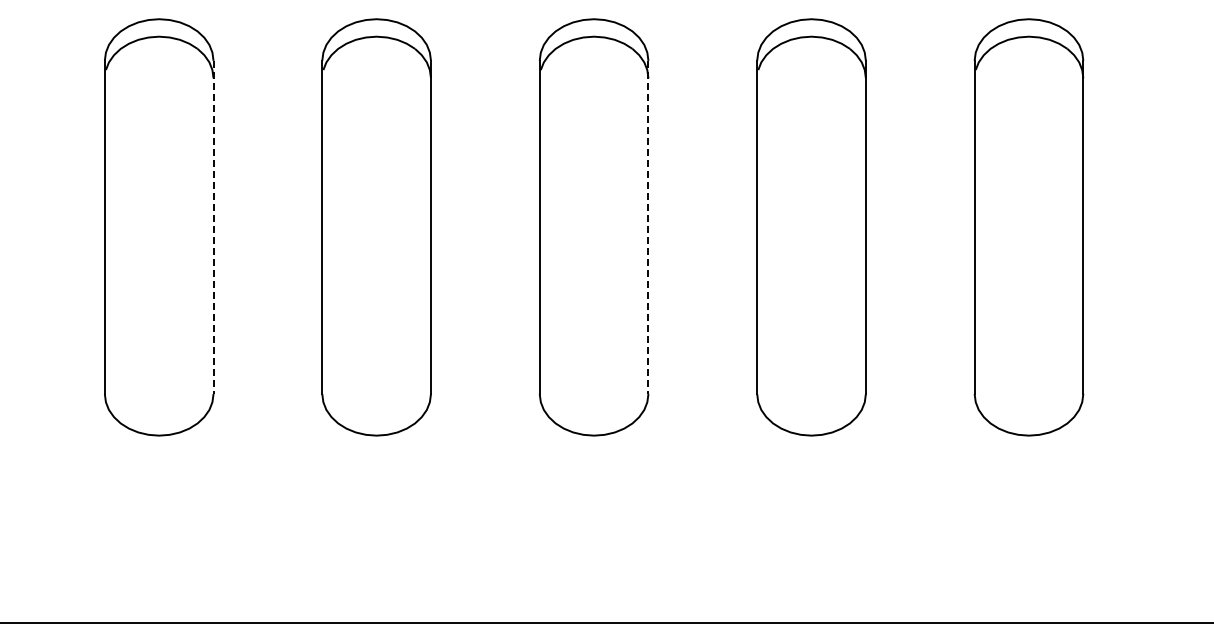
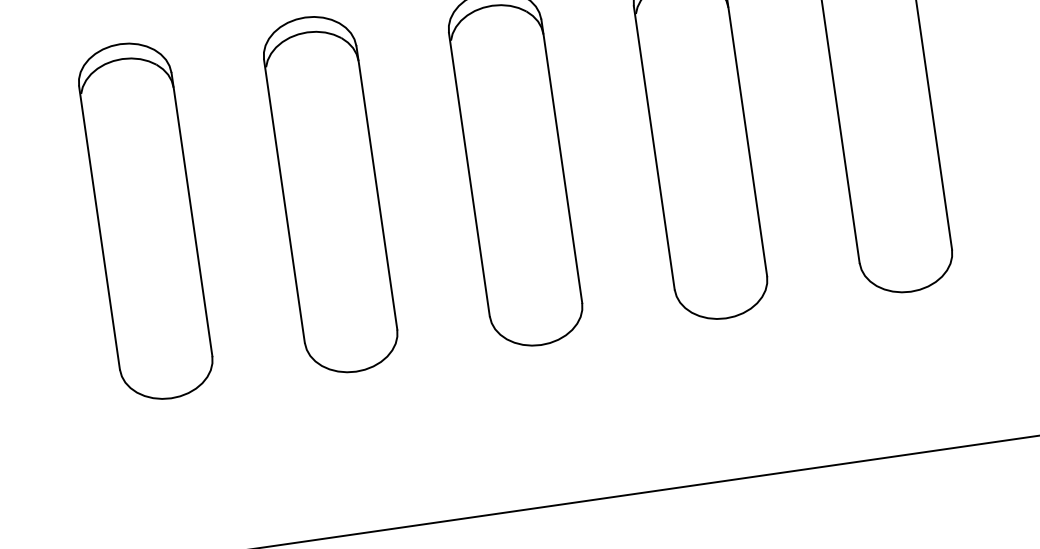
line: (213, 227) -> (191, 214), dashed -> solid
line: (648, 227) -> (561, 161), dashed -> solid

